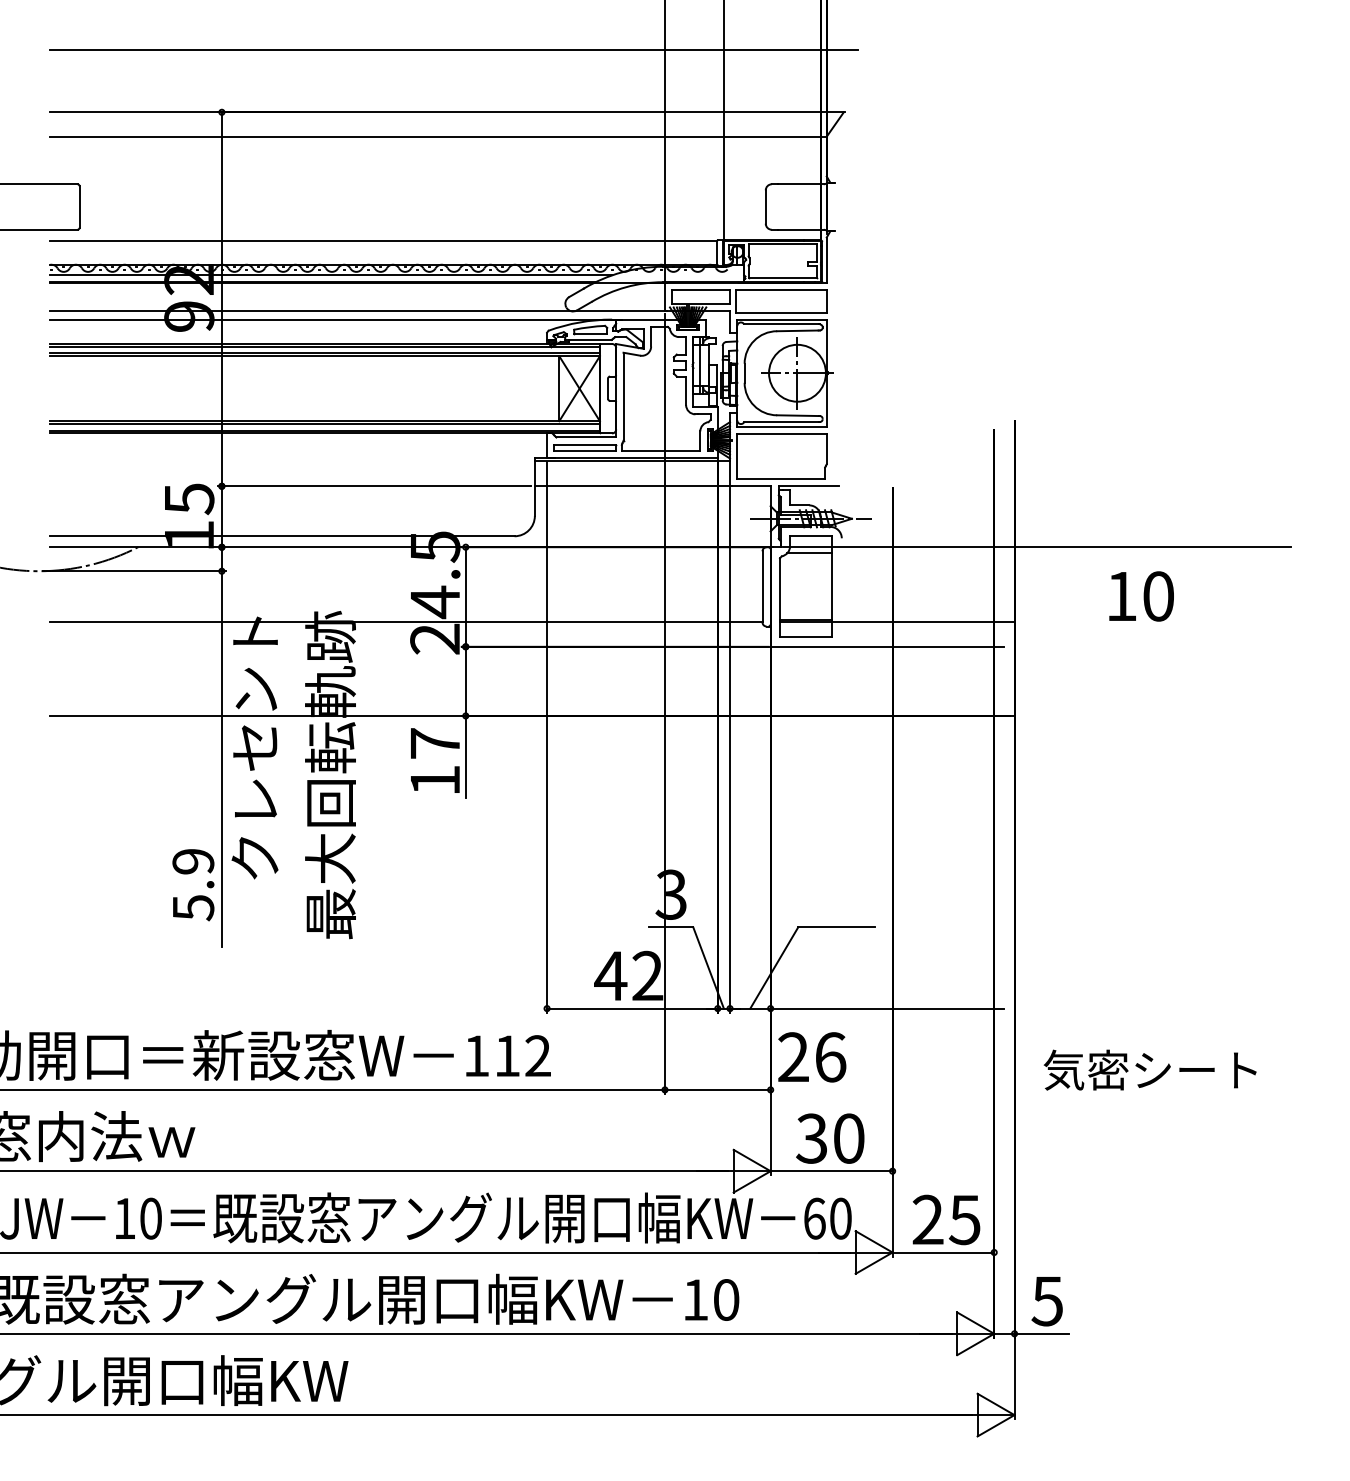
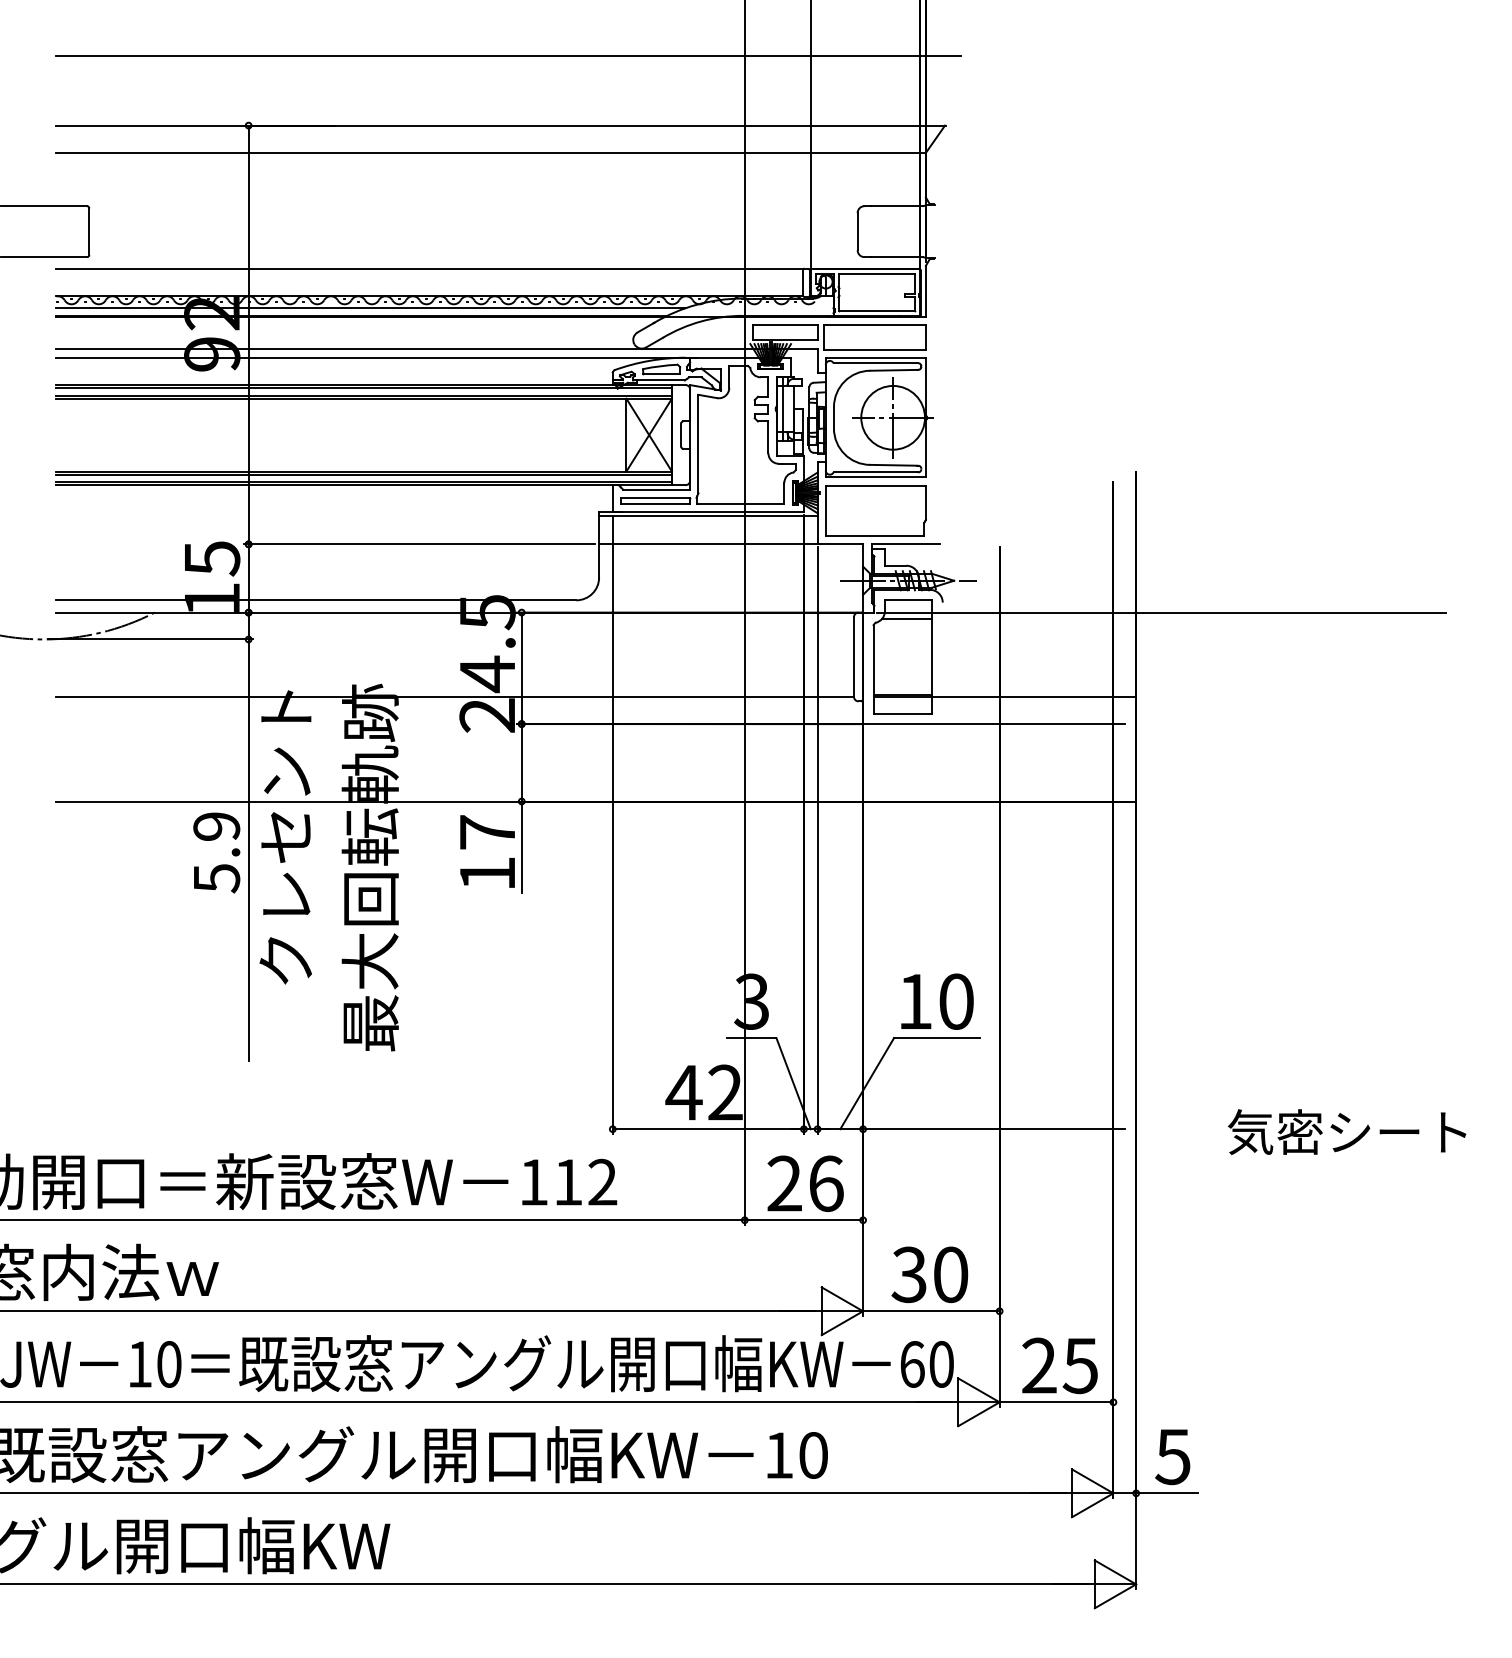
text: (1141, 596) -> (937, 1001), moved
text: (193, 884) -> (216, 852), moved
text: (812, 1057) -> (805, 1183), moved
text: (1149, 1069) -> (1346, 1131), moved

